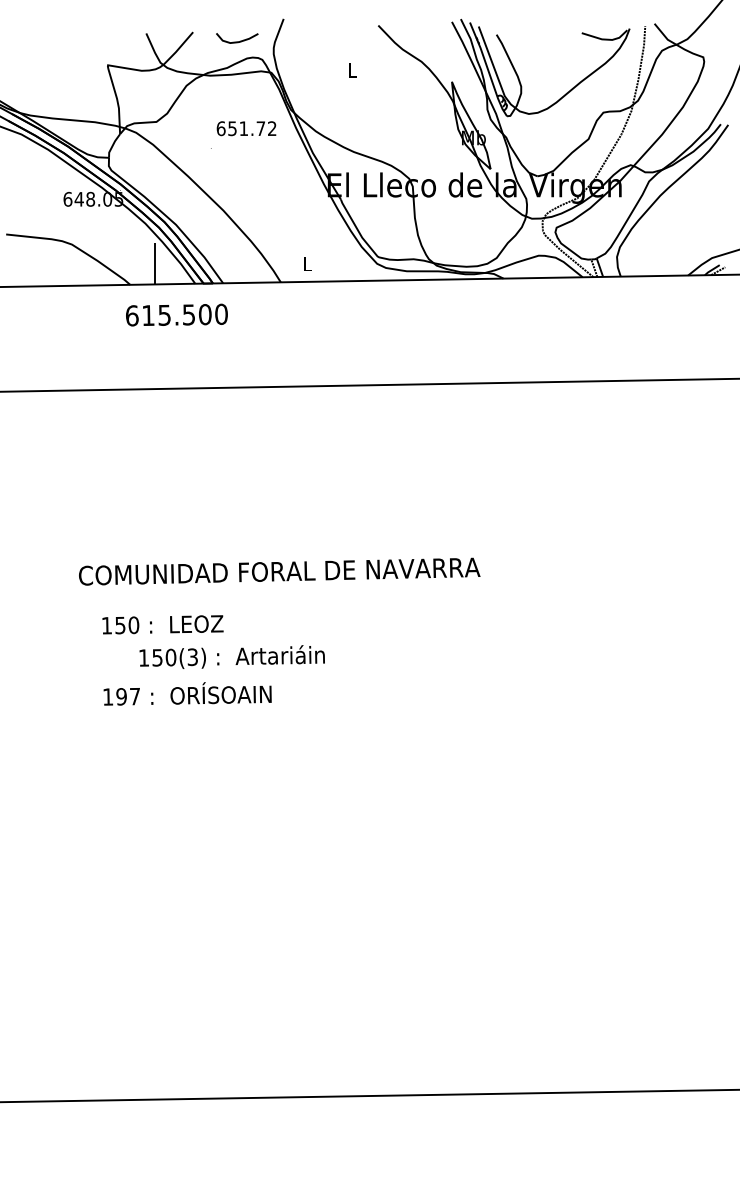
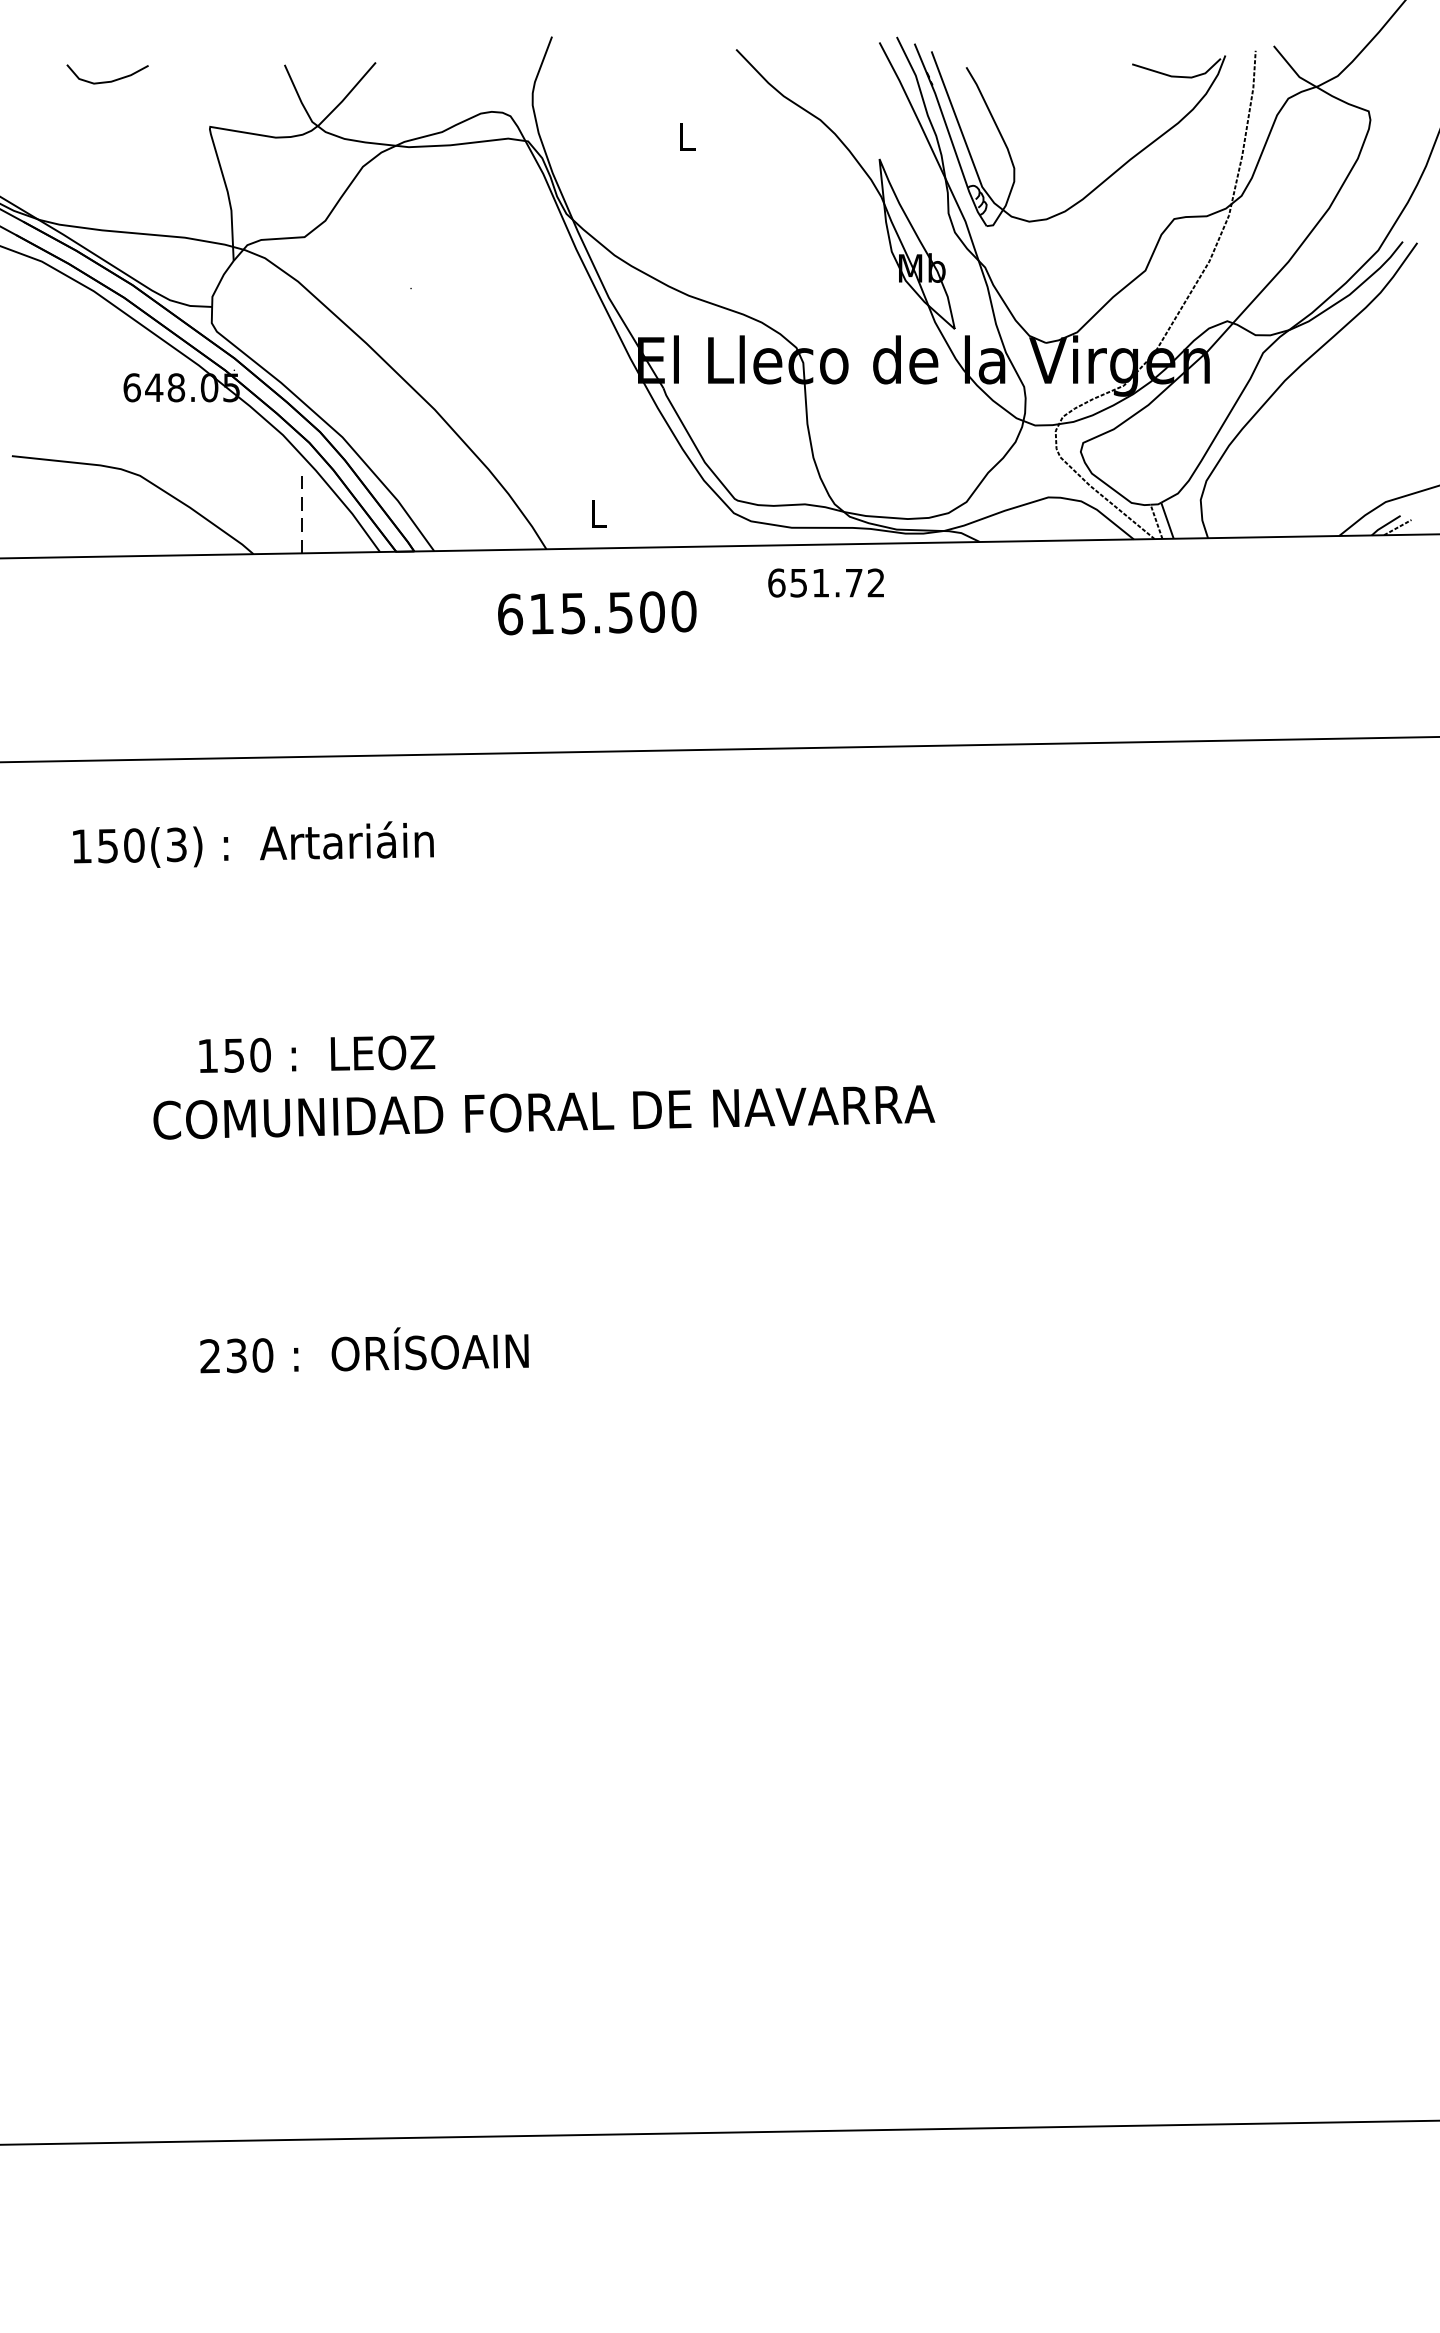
curve: (237, 41) -> (107, 80), moved
text: (246, 128) -> (826, 582), moved
line: (155, 263) -> (302, 512), solid -> dashed
text: (176, 314) -> (596, 611), moved
text: (162, 624) -> (316, 1053), moved
text: (231, 656) -> (251, 843), moved
text: (121, 696) -> (236, 1355), 197 -> 230

